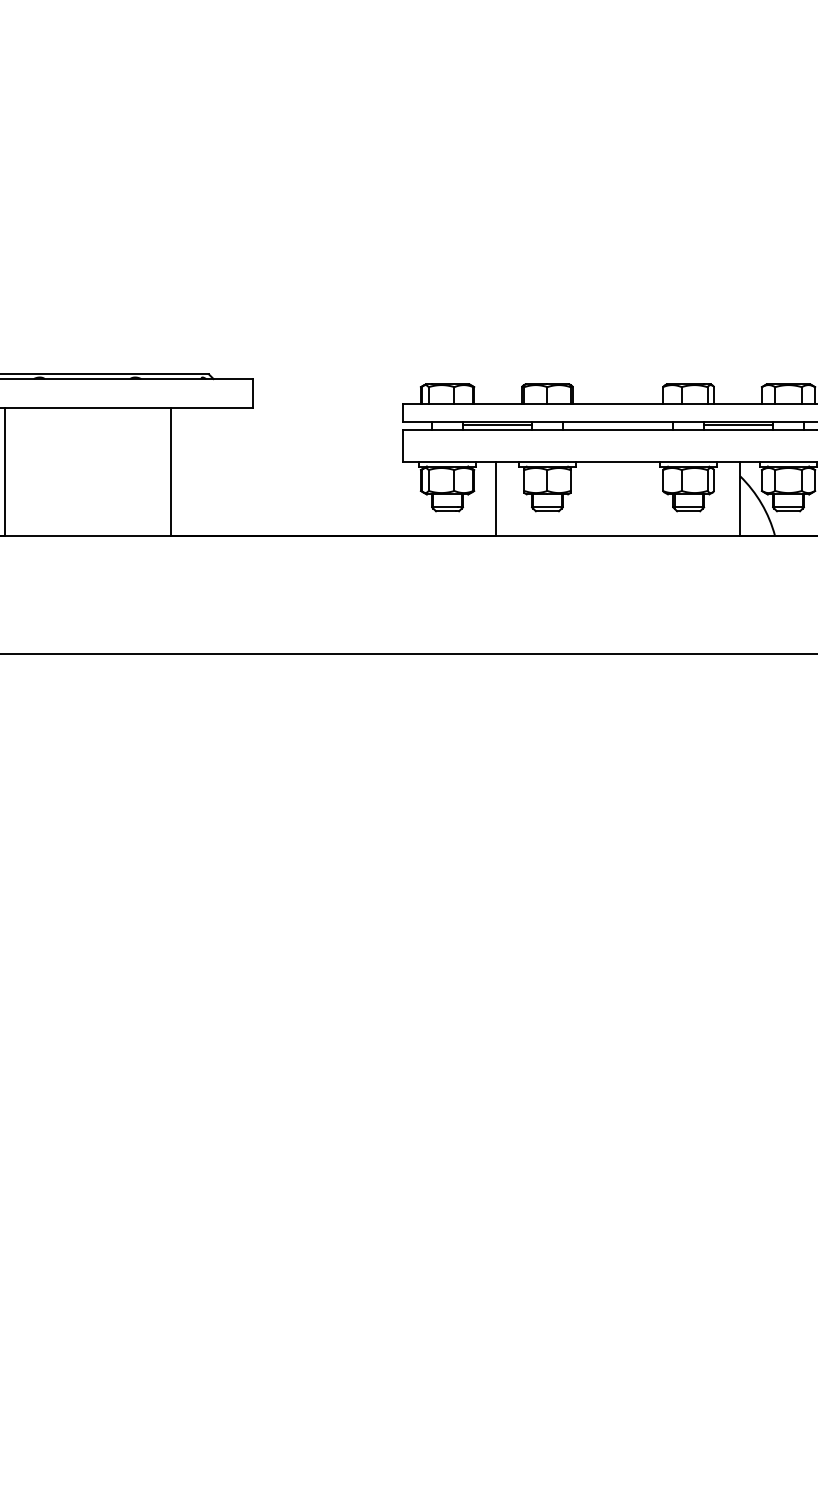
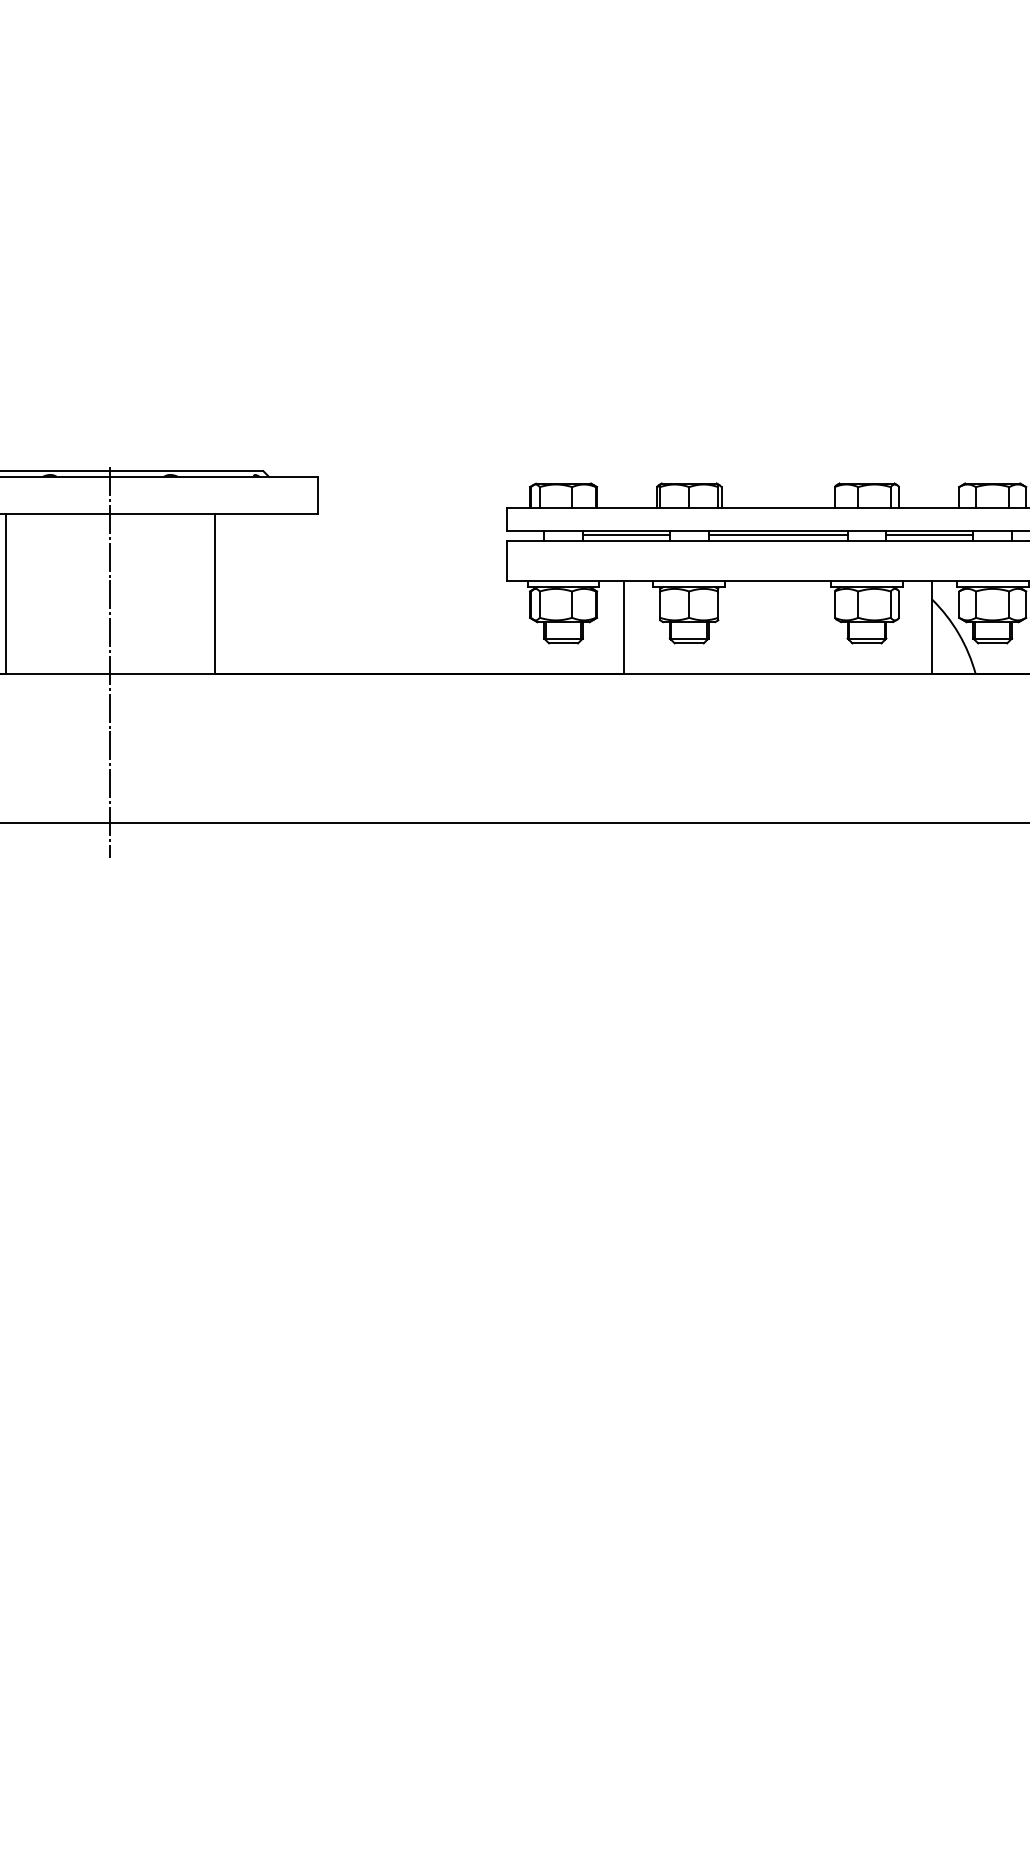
line: (617, 424) -> (777, 534), added
line: (87, 526) -> (110, 662), added

